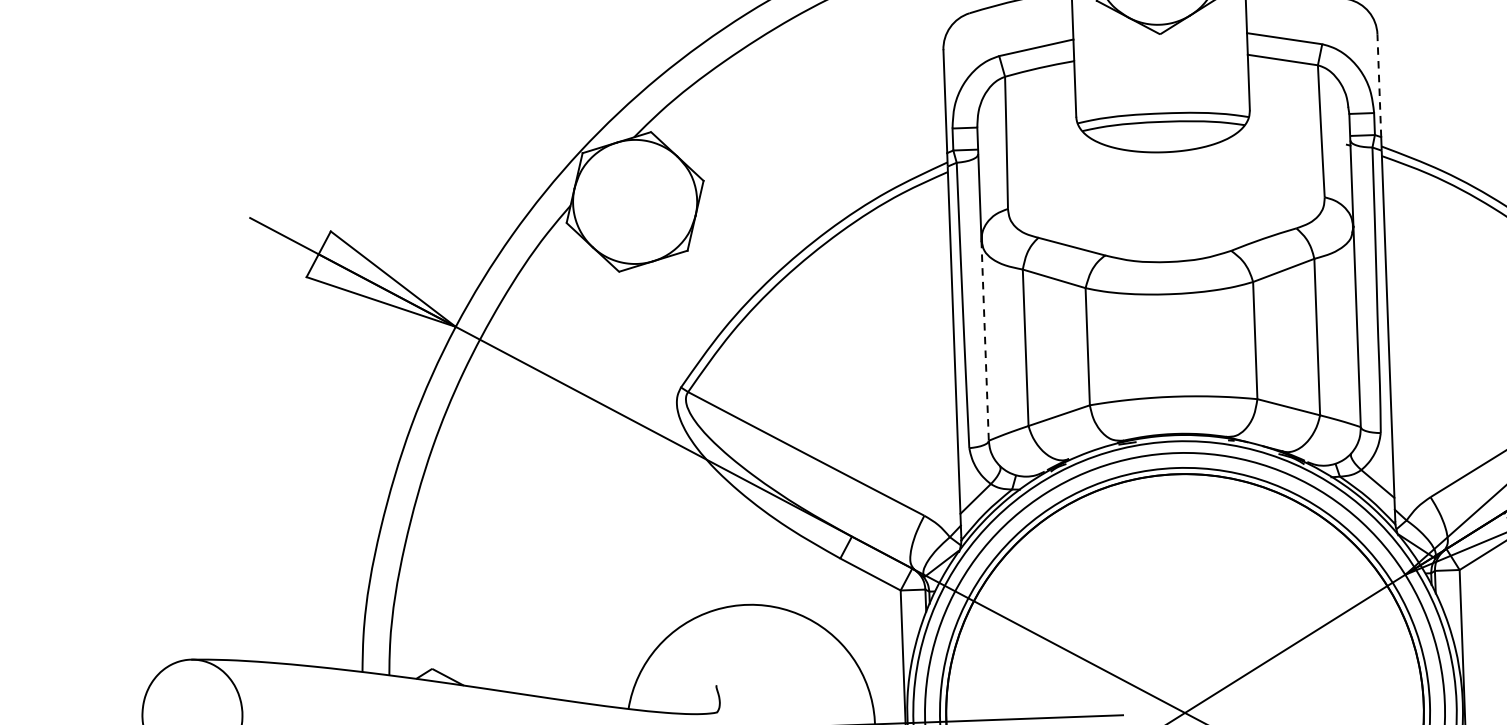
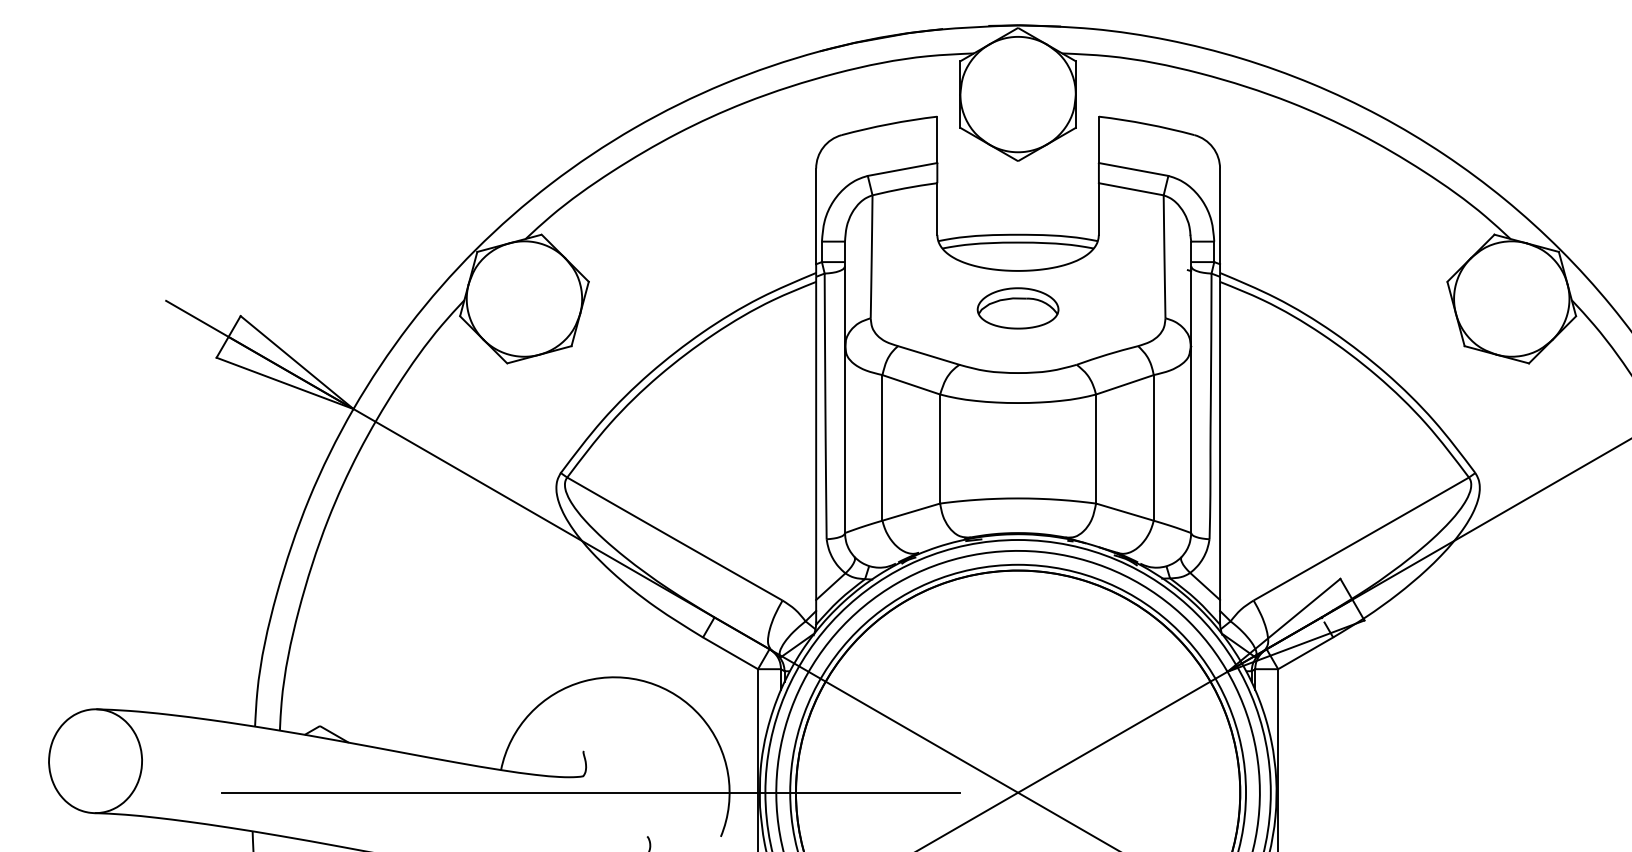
line: (1379, 85) -> (1220, 216), dashed -> solid
part: (1165, 192) -> (1017, 308), added
line: (985, 341) -> (845, 440), dashed -> solid

